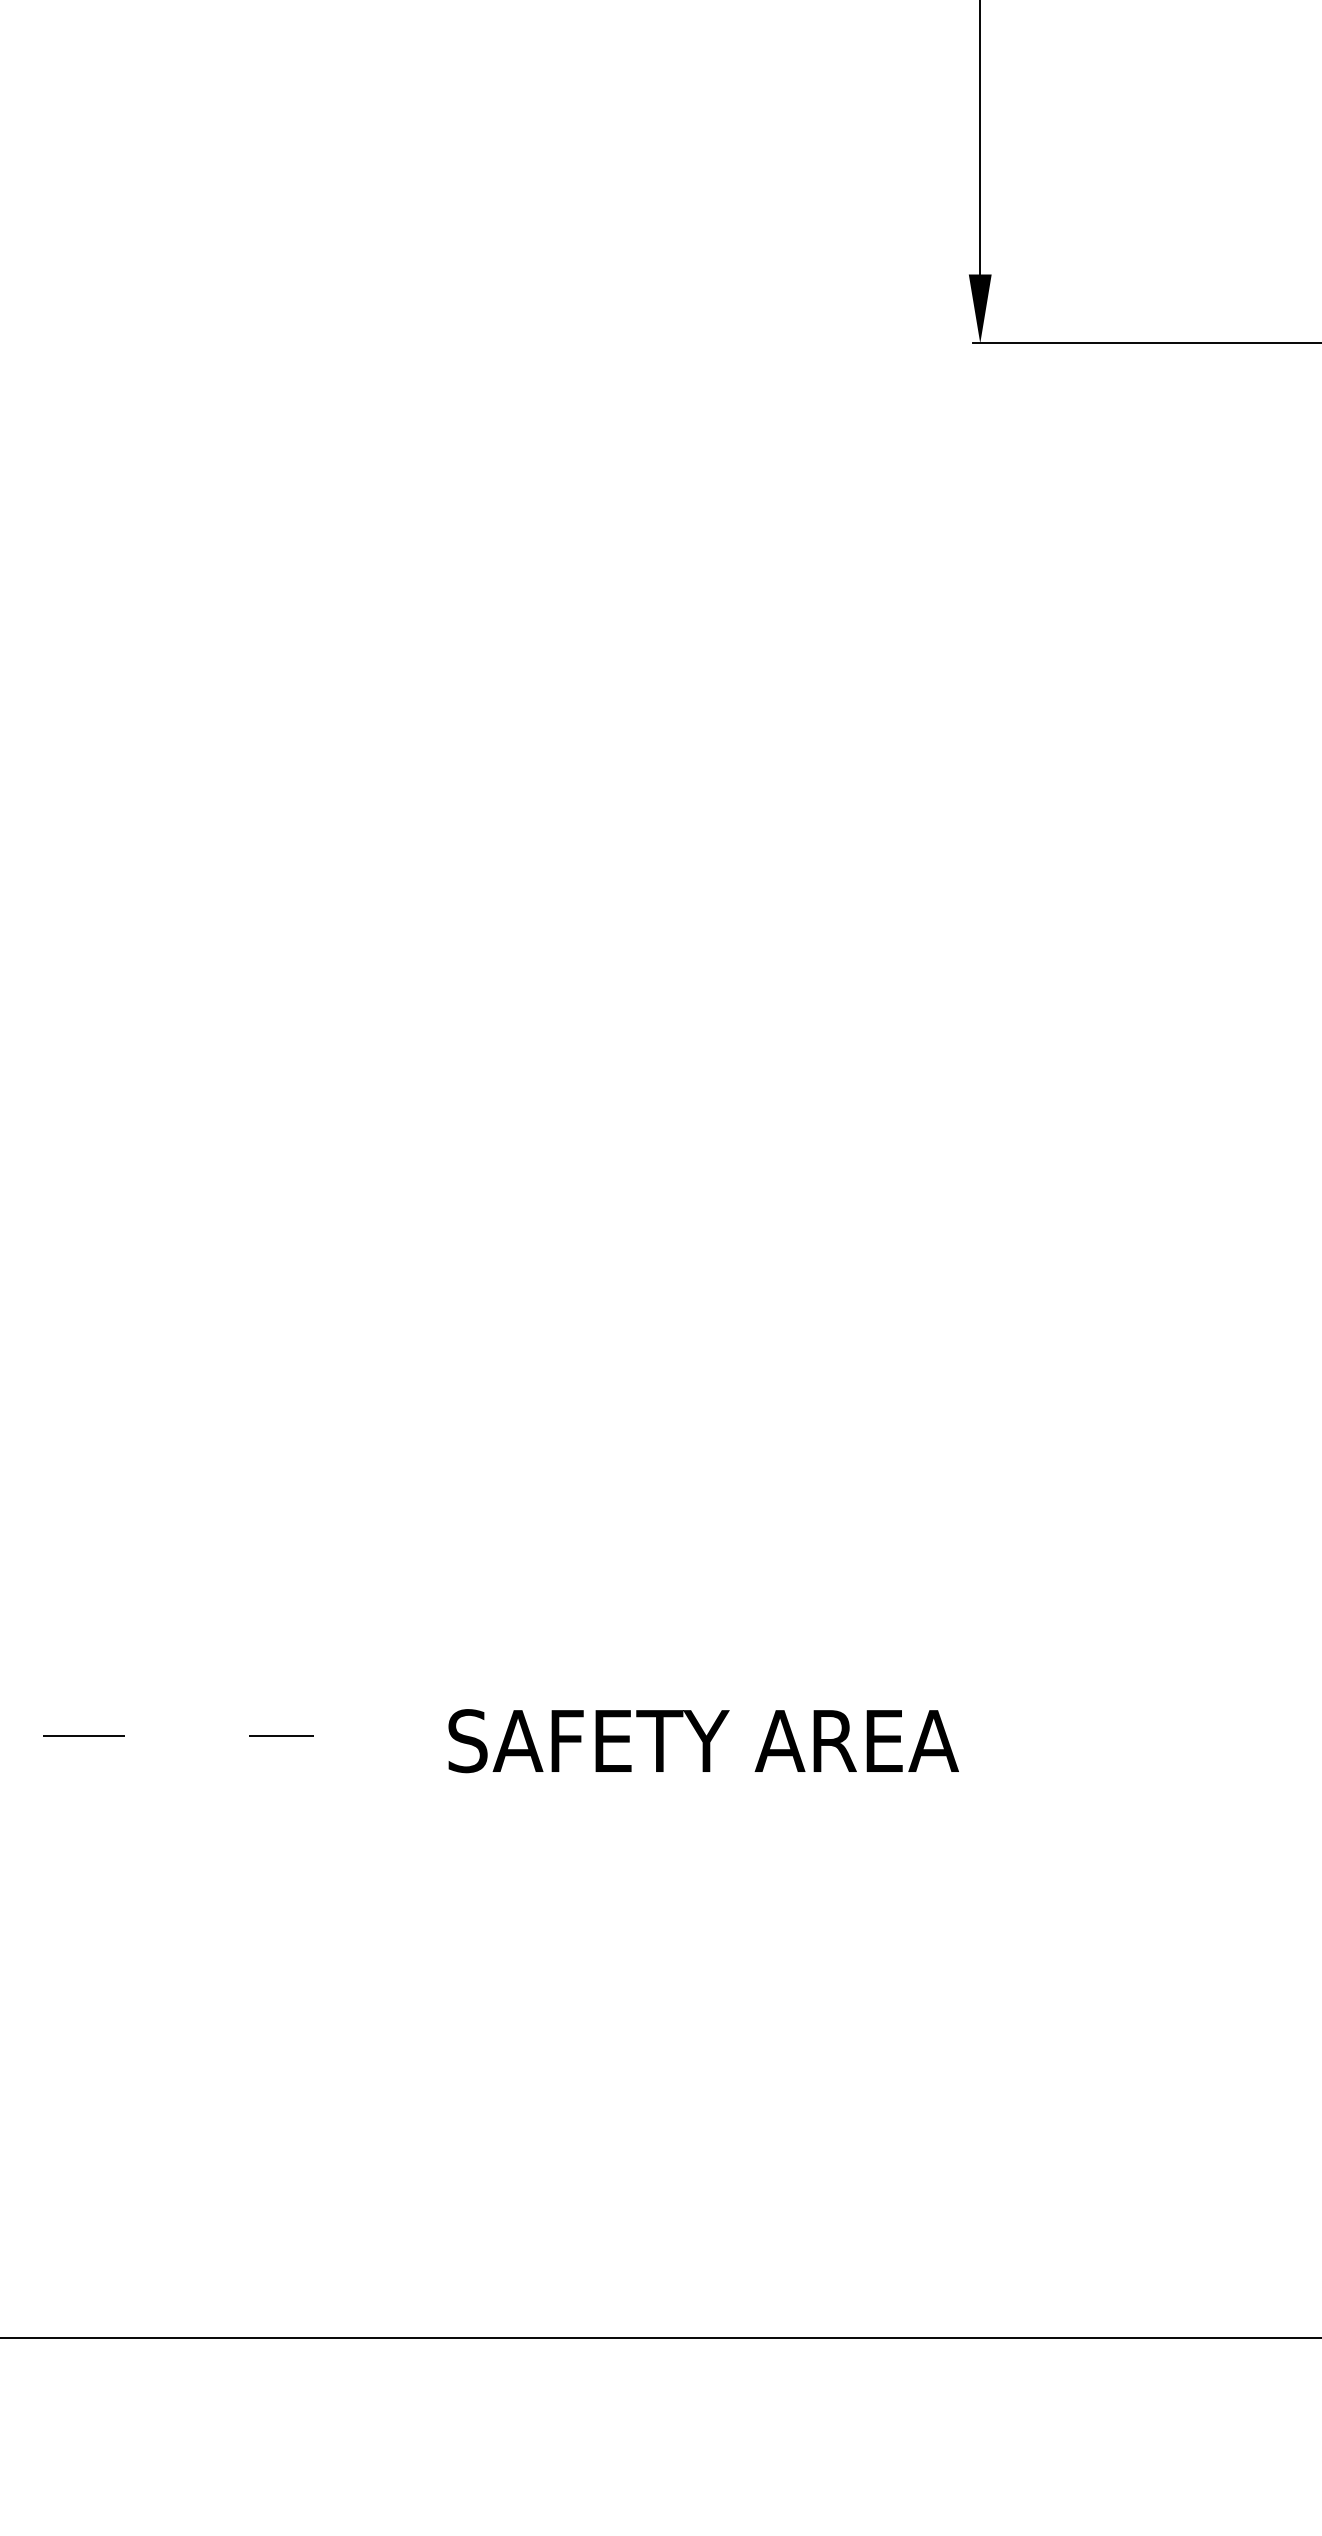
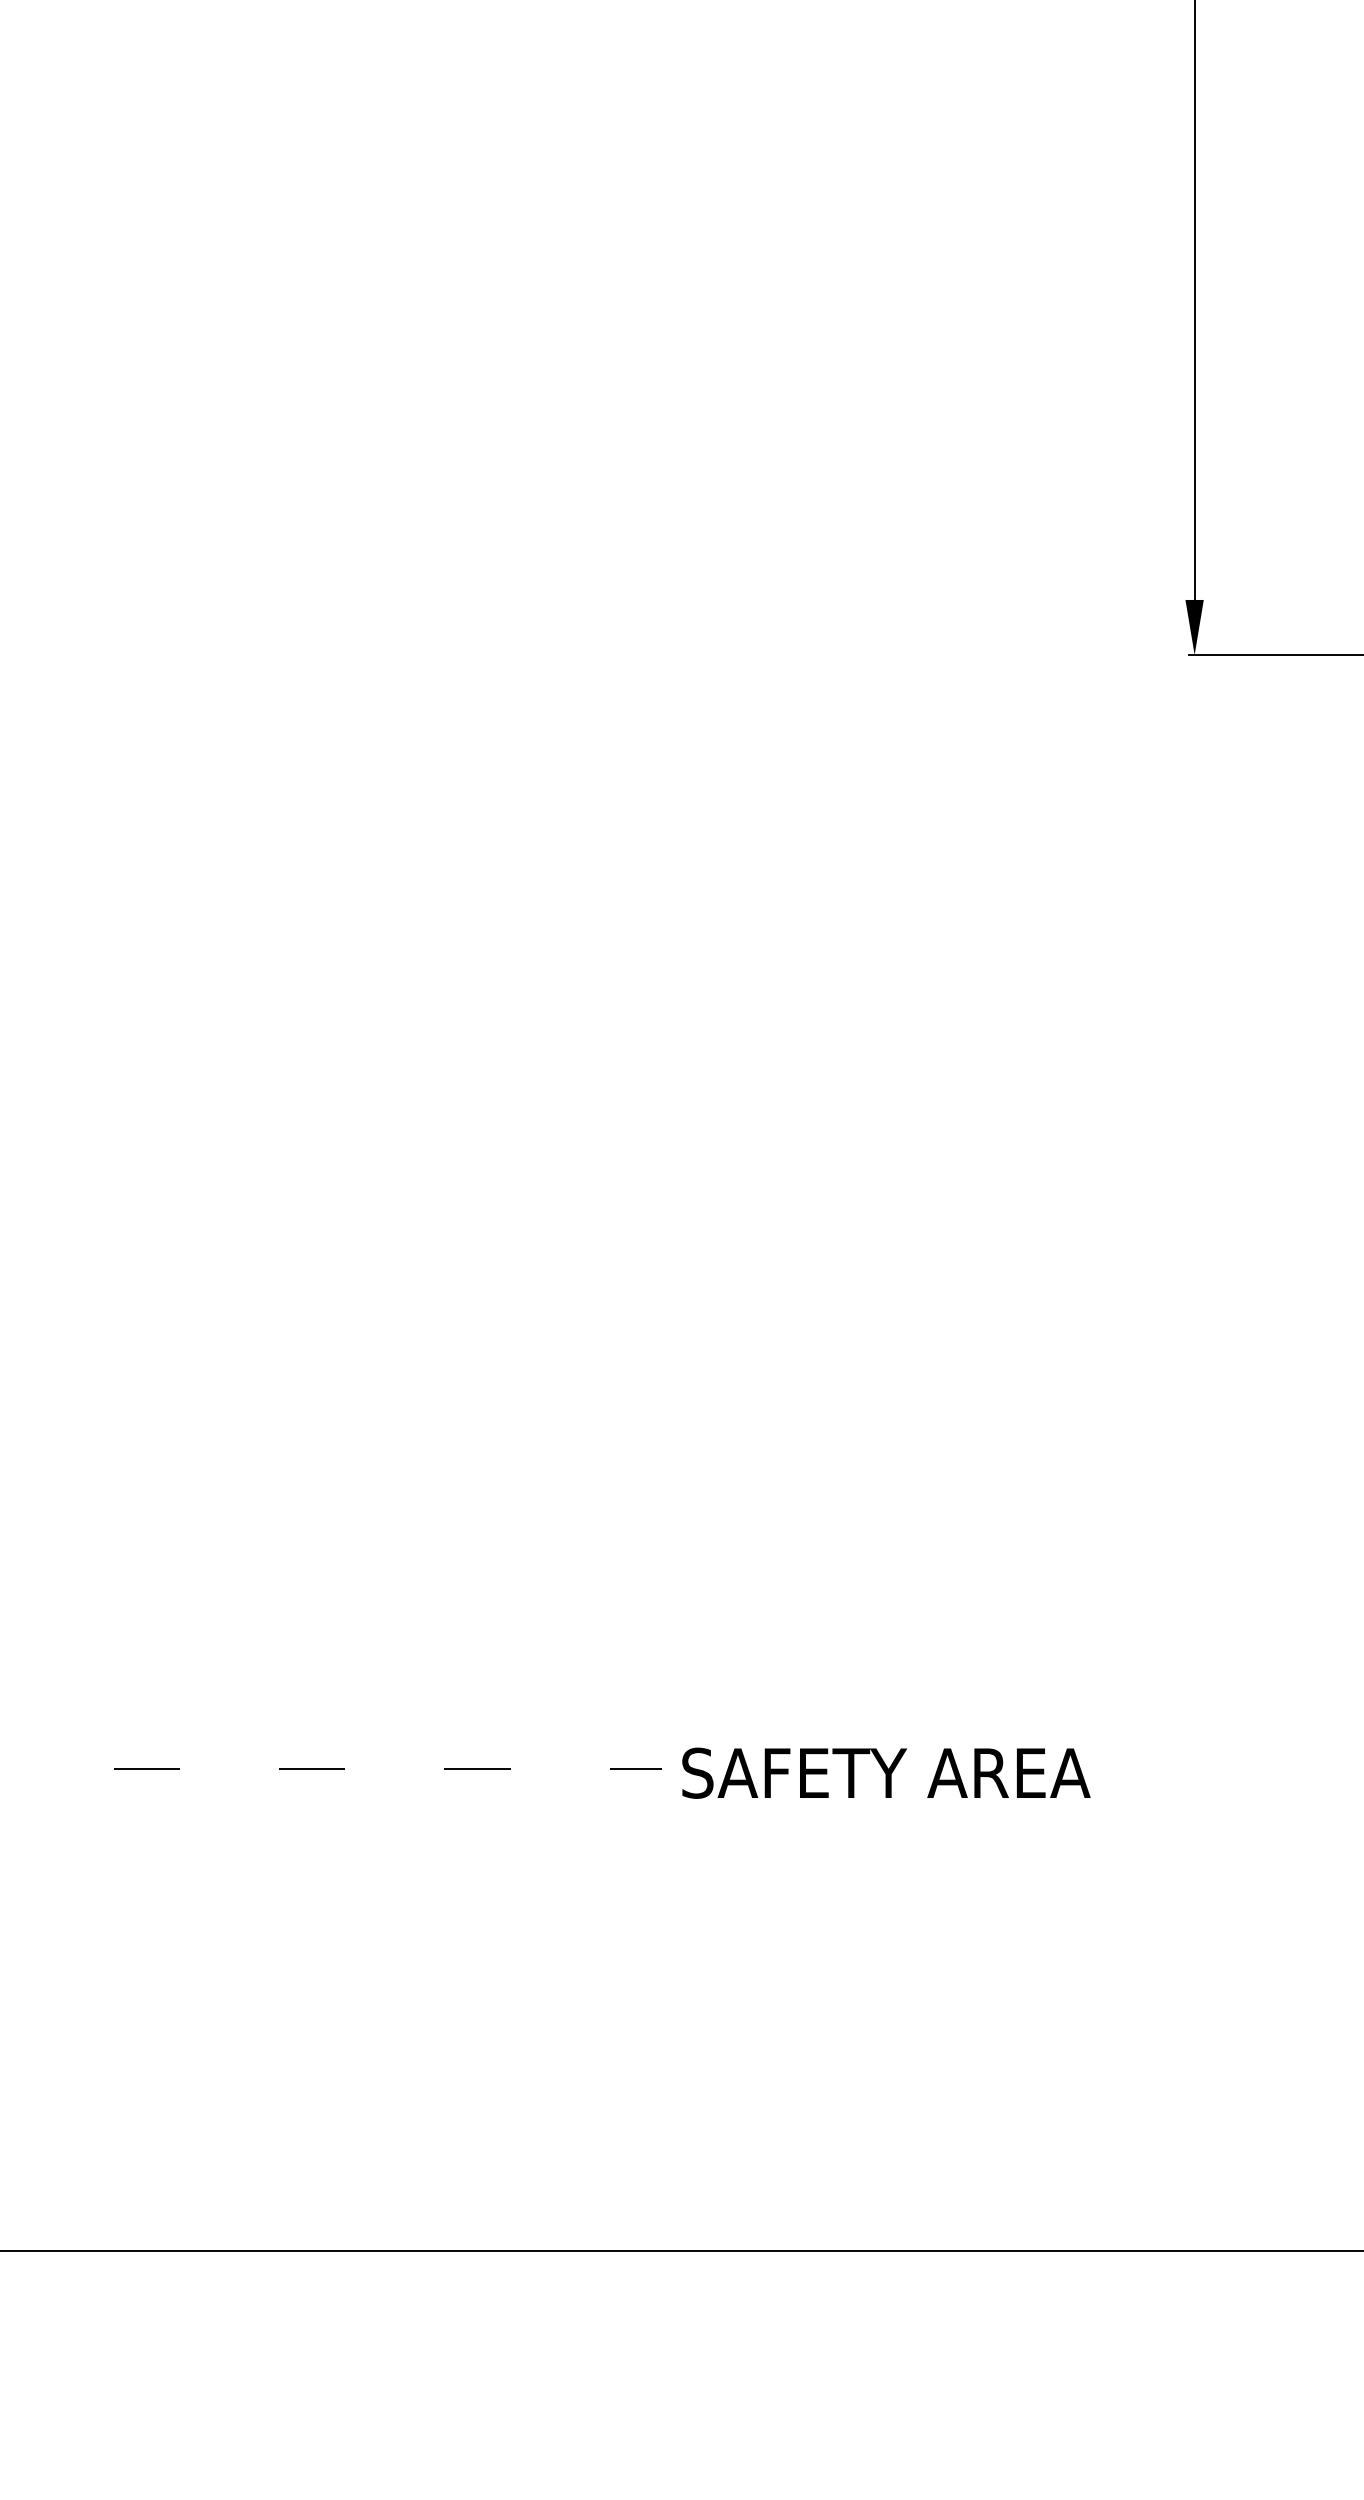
text: (703, 1740) -> (886, 1772), moved

